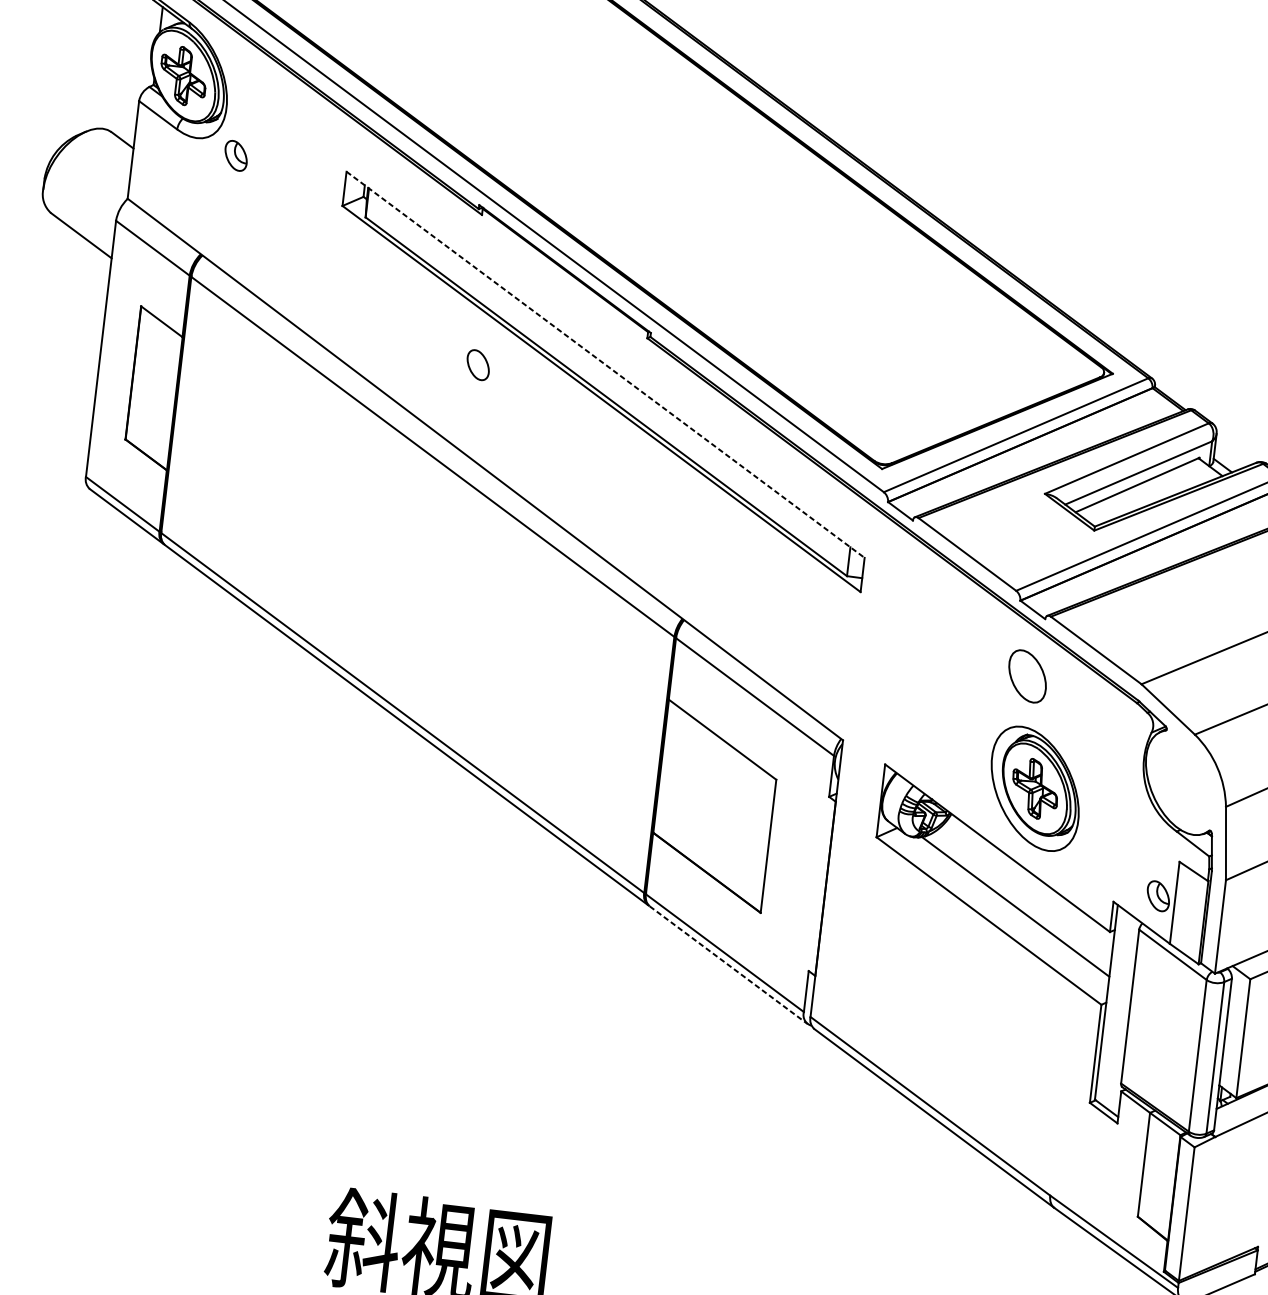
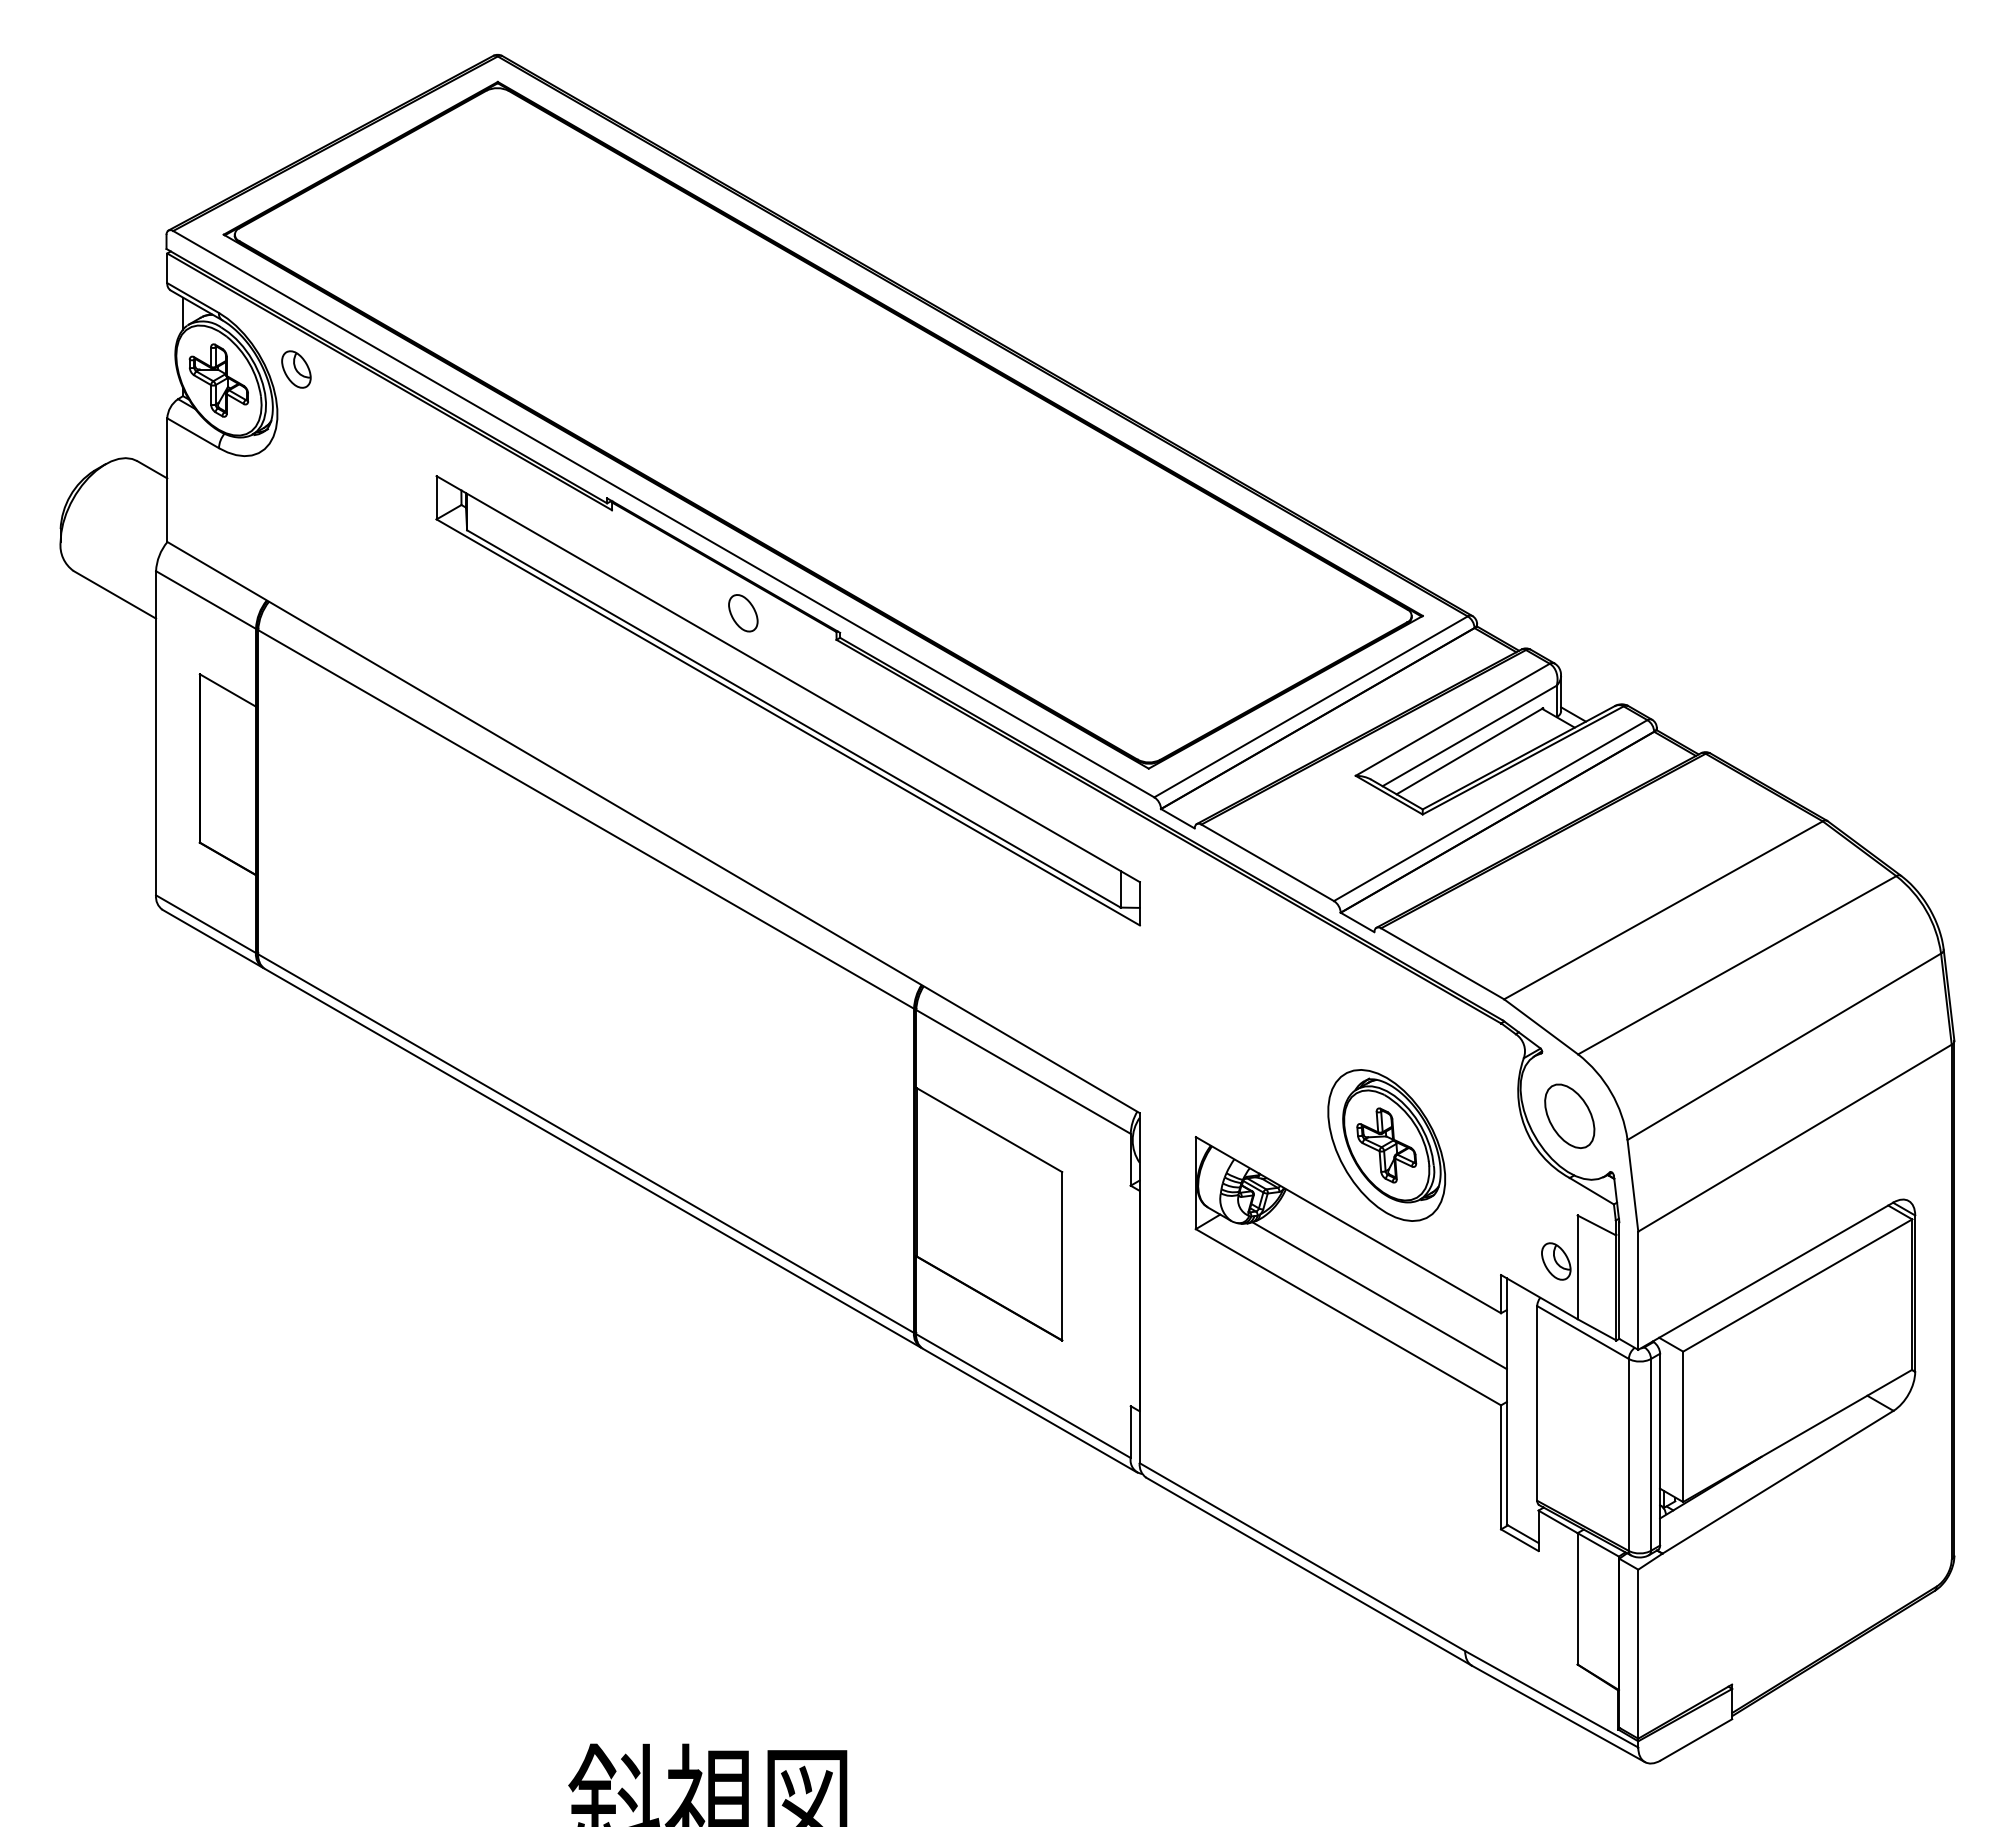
part: (236, 155) -> (296, 369), moved
part: (478, 365) -> (743, 613), moved
line: (605, 365) -> (788, 679), dashed -> solid
part: (1027, 675) -> (1569, 1115), moved
line: (729, 965) -> (1030, 1410), dashed -> solid

